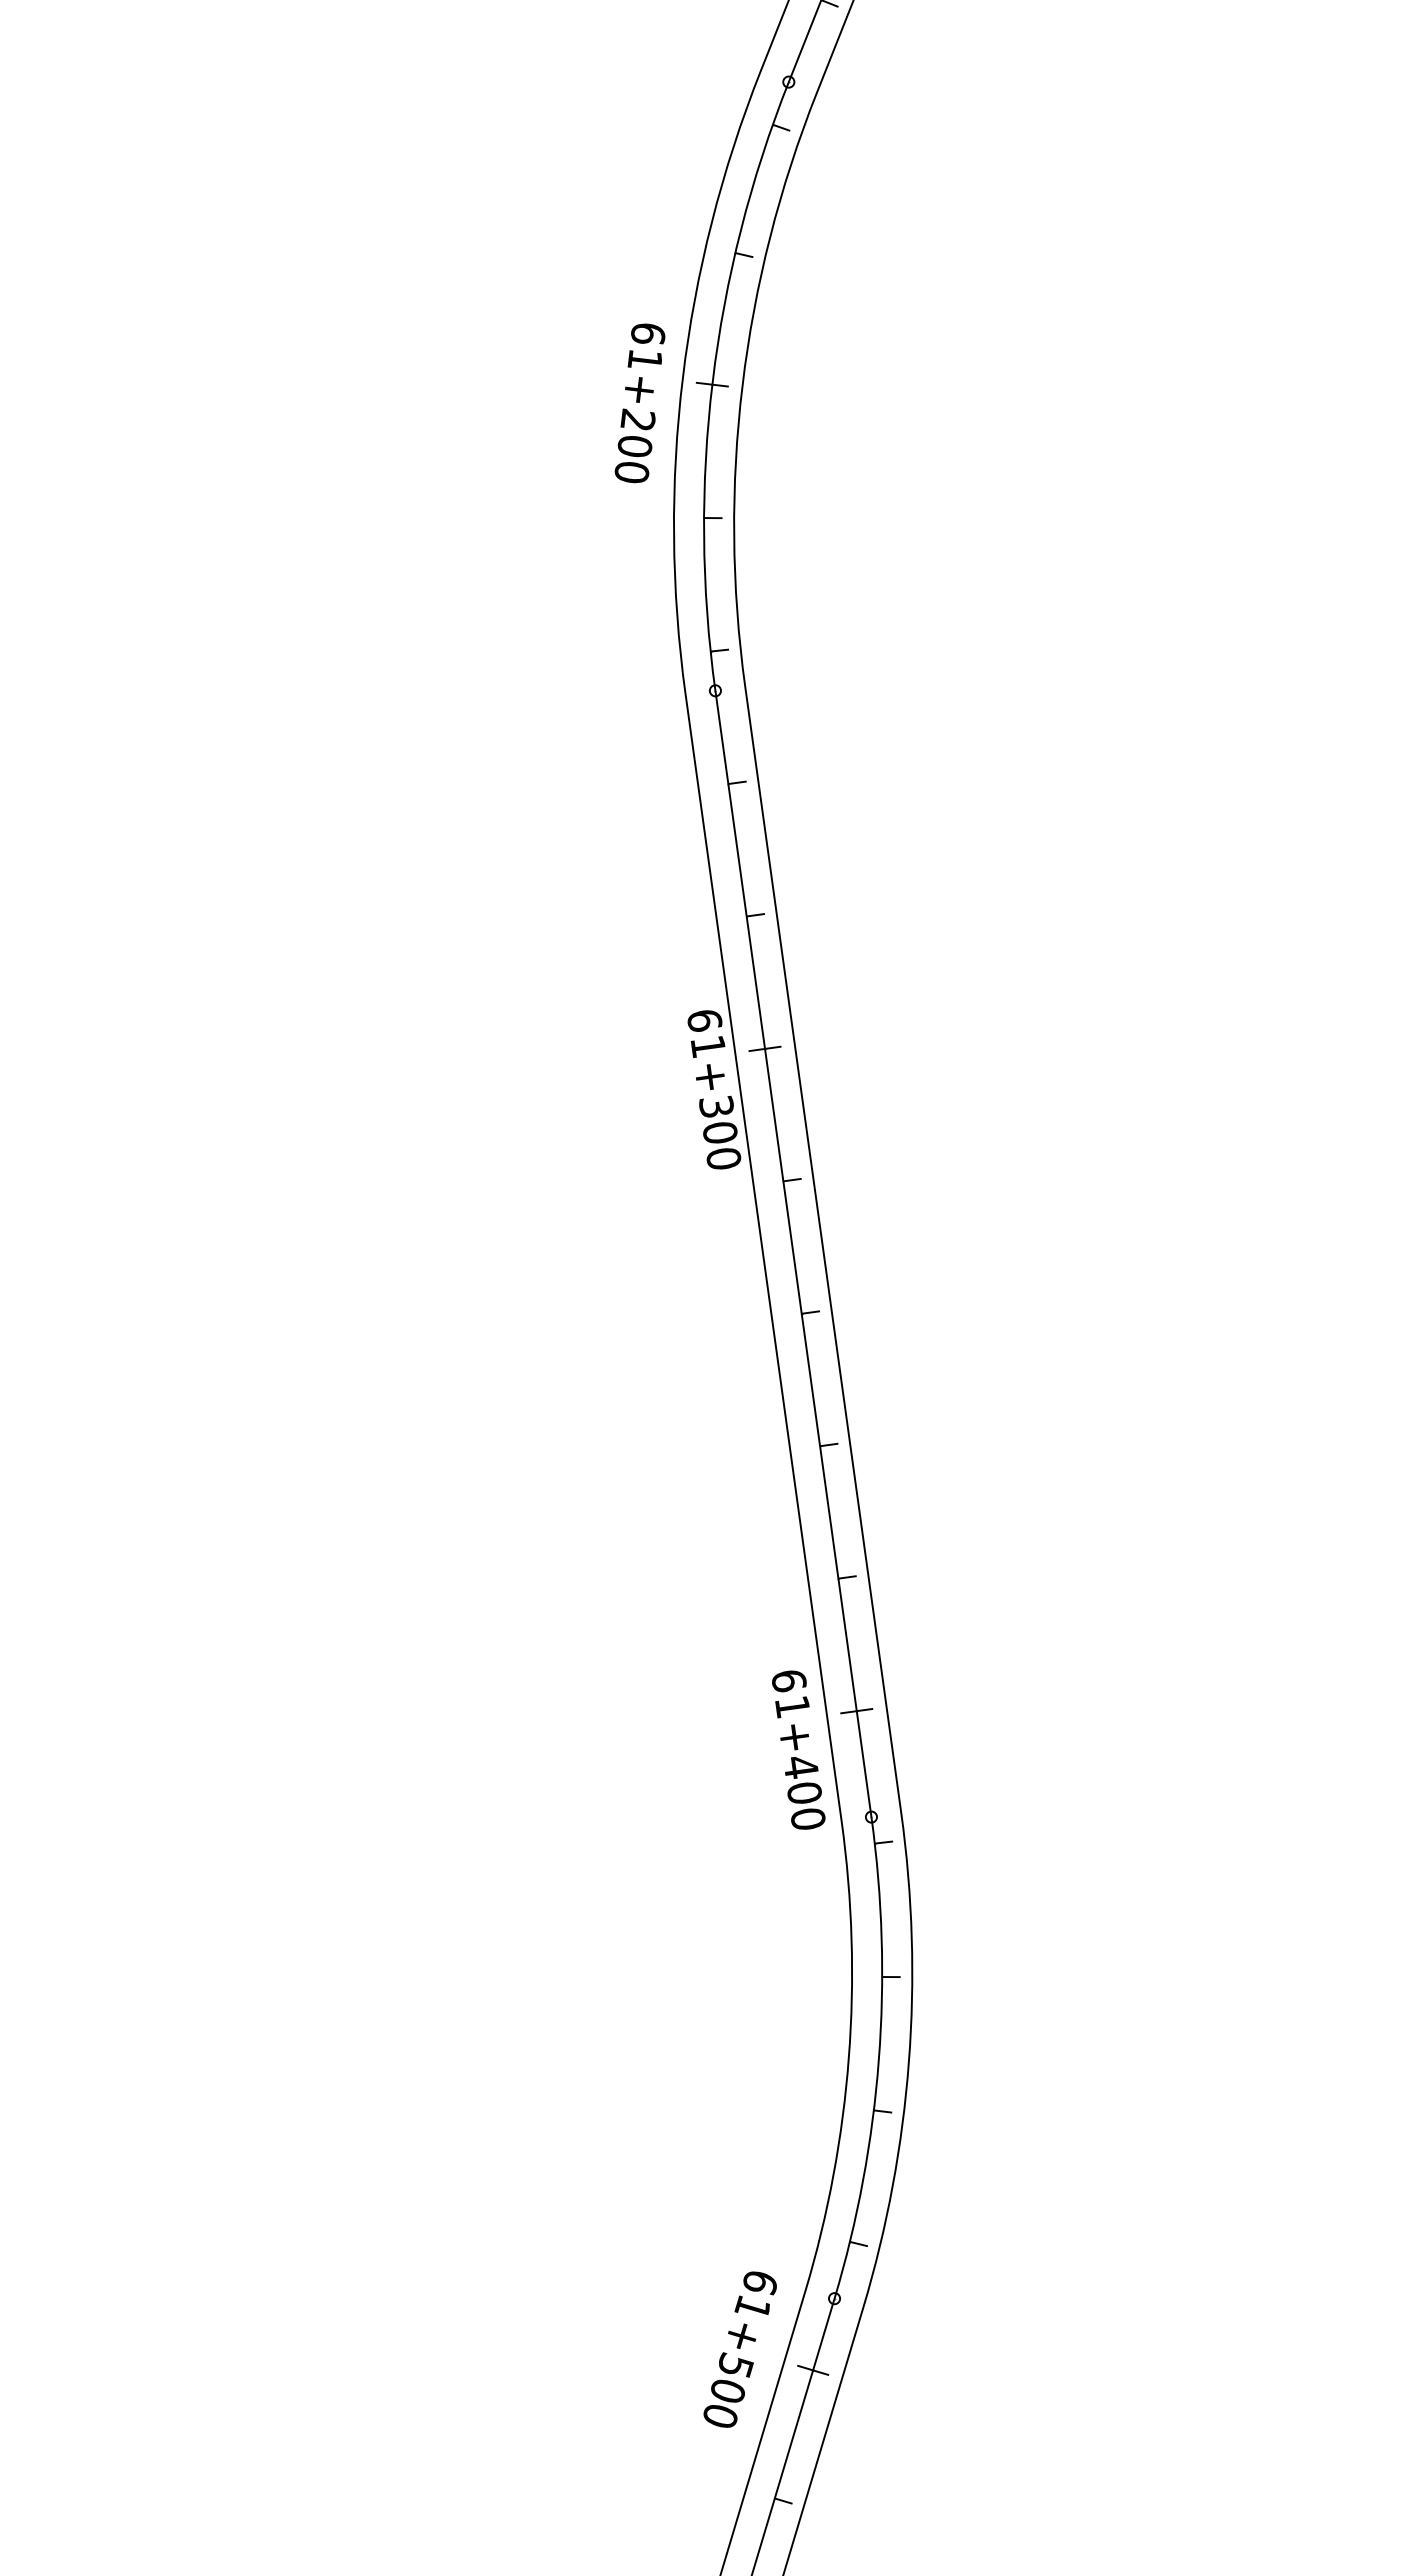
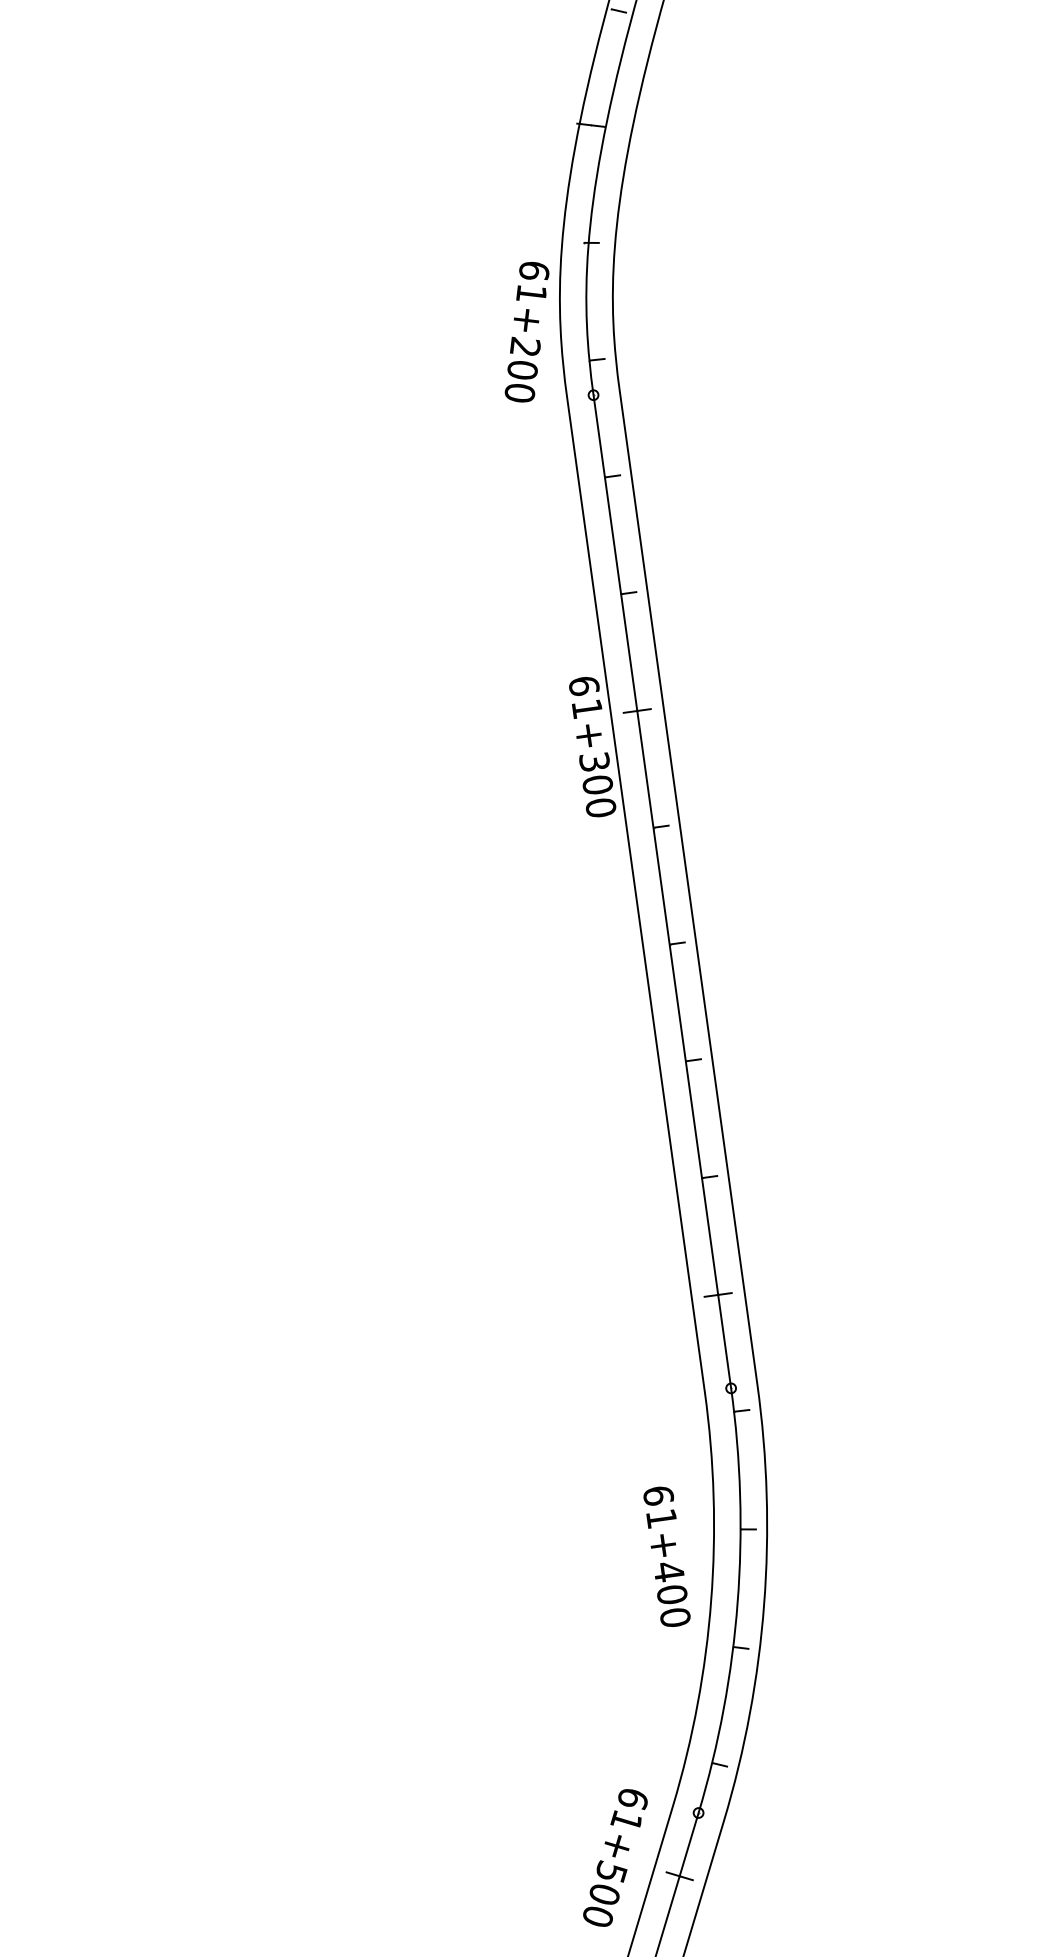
text: (639, 403) -> (526, 332), moved
text: (798, 1749) -> (666, 1556), moved

